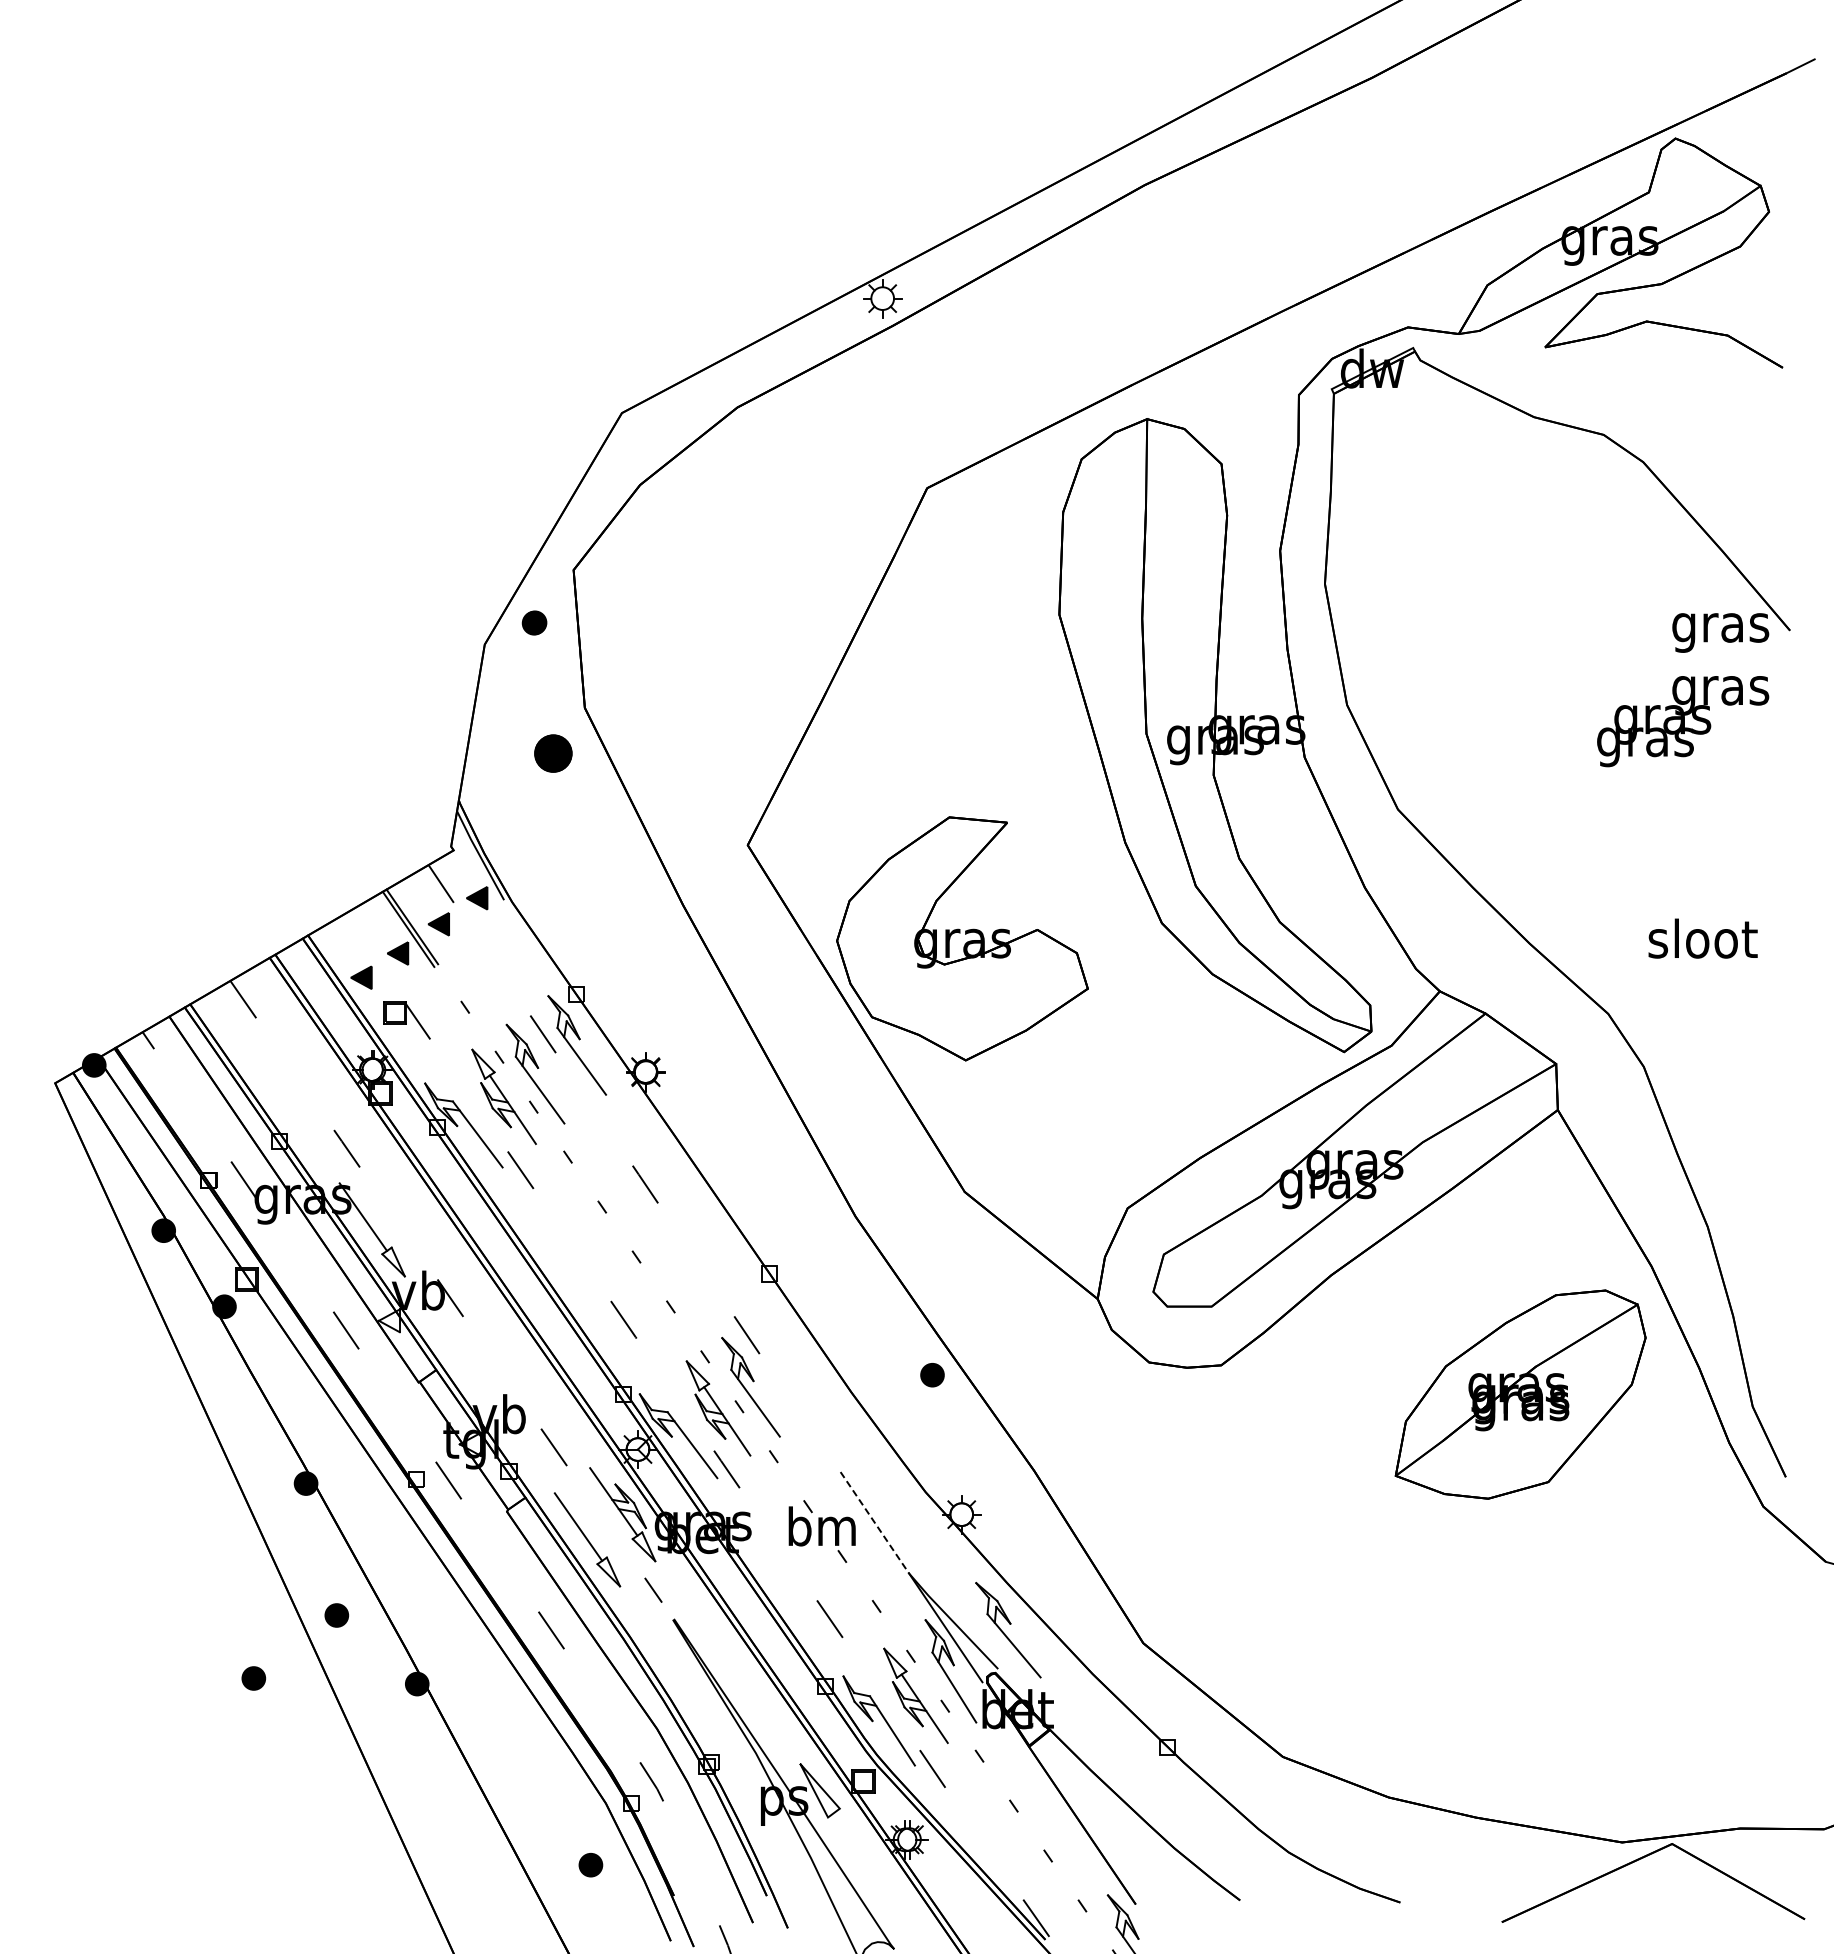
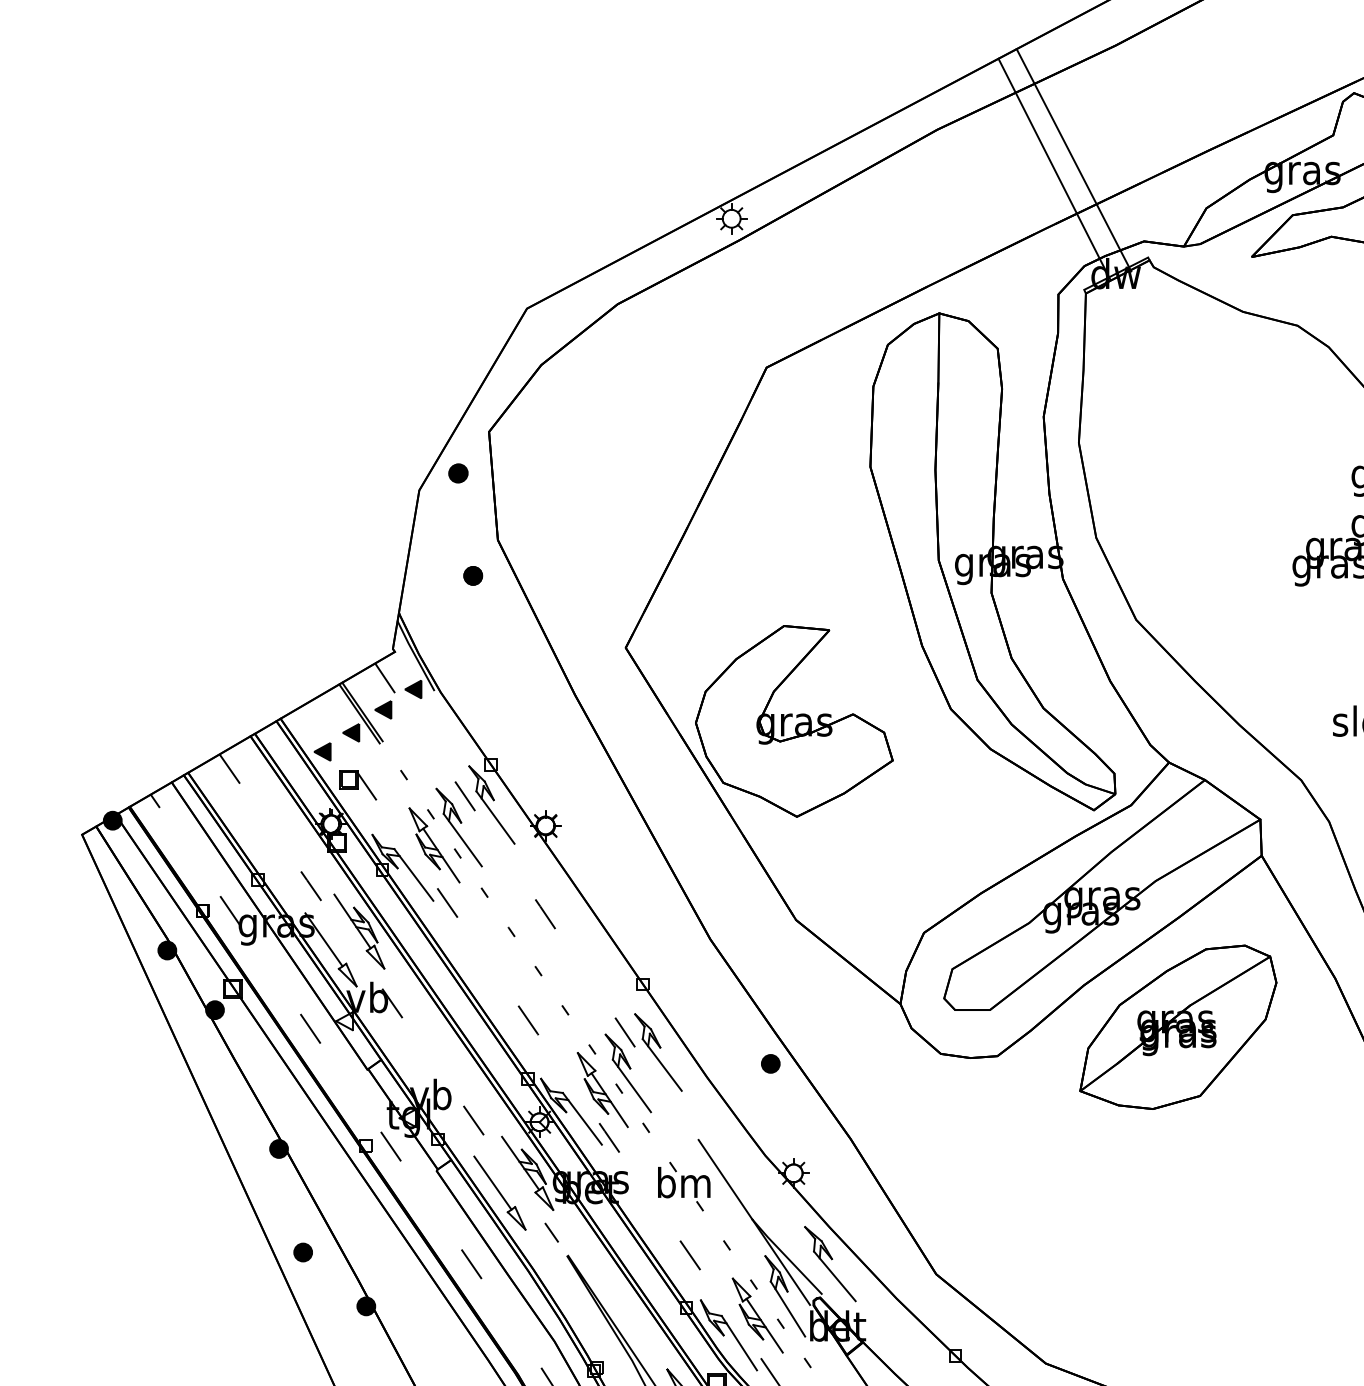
line: (1318, 223) -> (1073, 159), added
line: (1293, 235) -> (1054, 169), added
part: (553, 753) -> (473, 575), size x0.62
part: (408, 1206) -> (359, 931), added
part: (789, 1360) -> (658, 1052), added
part: (1520, 1394) -> (1178, 1027), moved
line: (875, 1523) -> (726, 1180), dashed -> solid
part: (253, 1678) -> (237, 1301), removed

